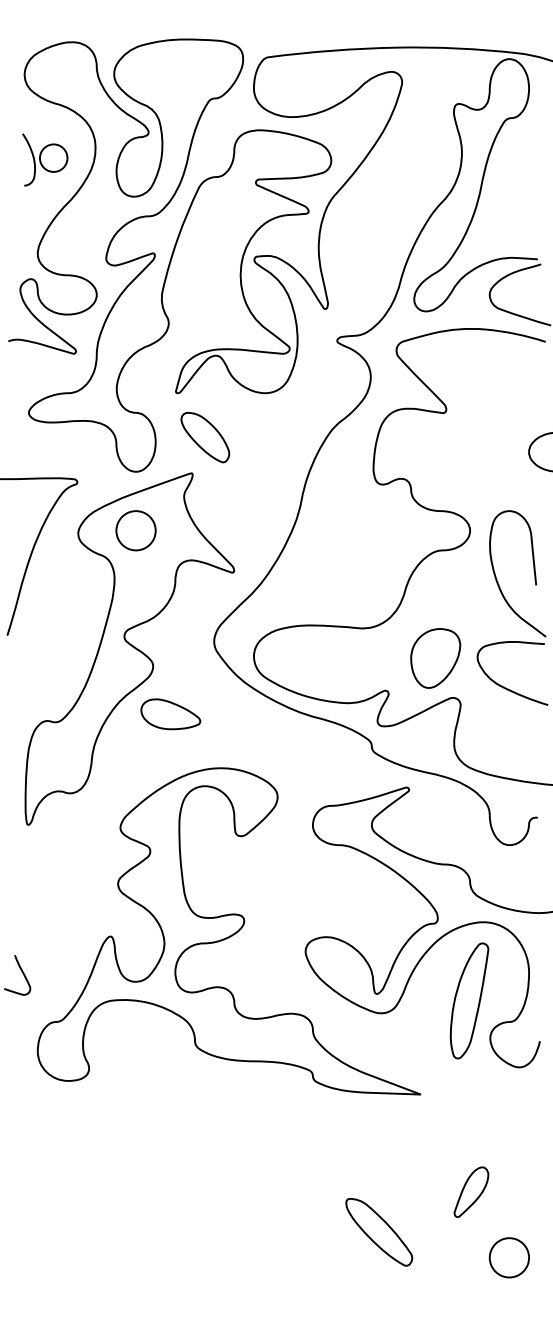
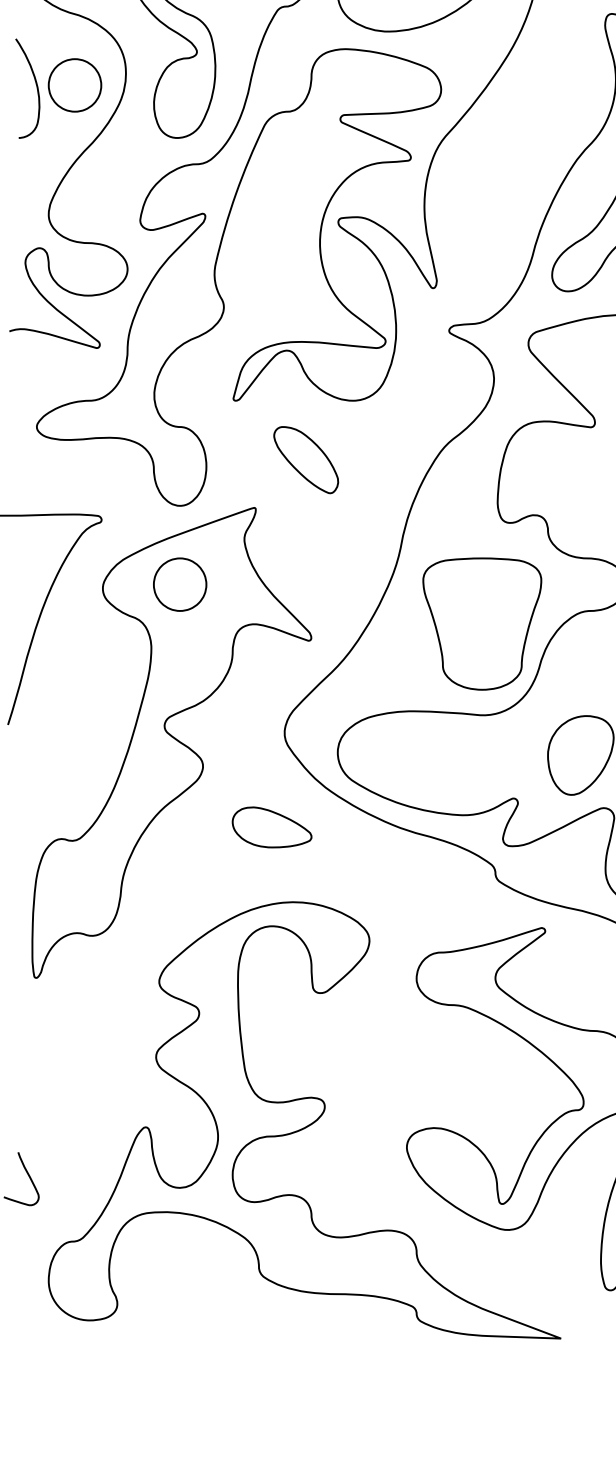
part: (44, 159) -> (57, 88), size x1.43
part: (205, 437) -> (306, 459), moved
part: (362, 560) -> (482, 624), added
part: (170, 714) -> (271, 827), moved

